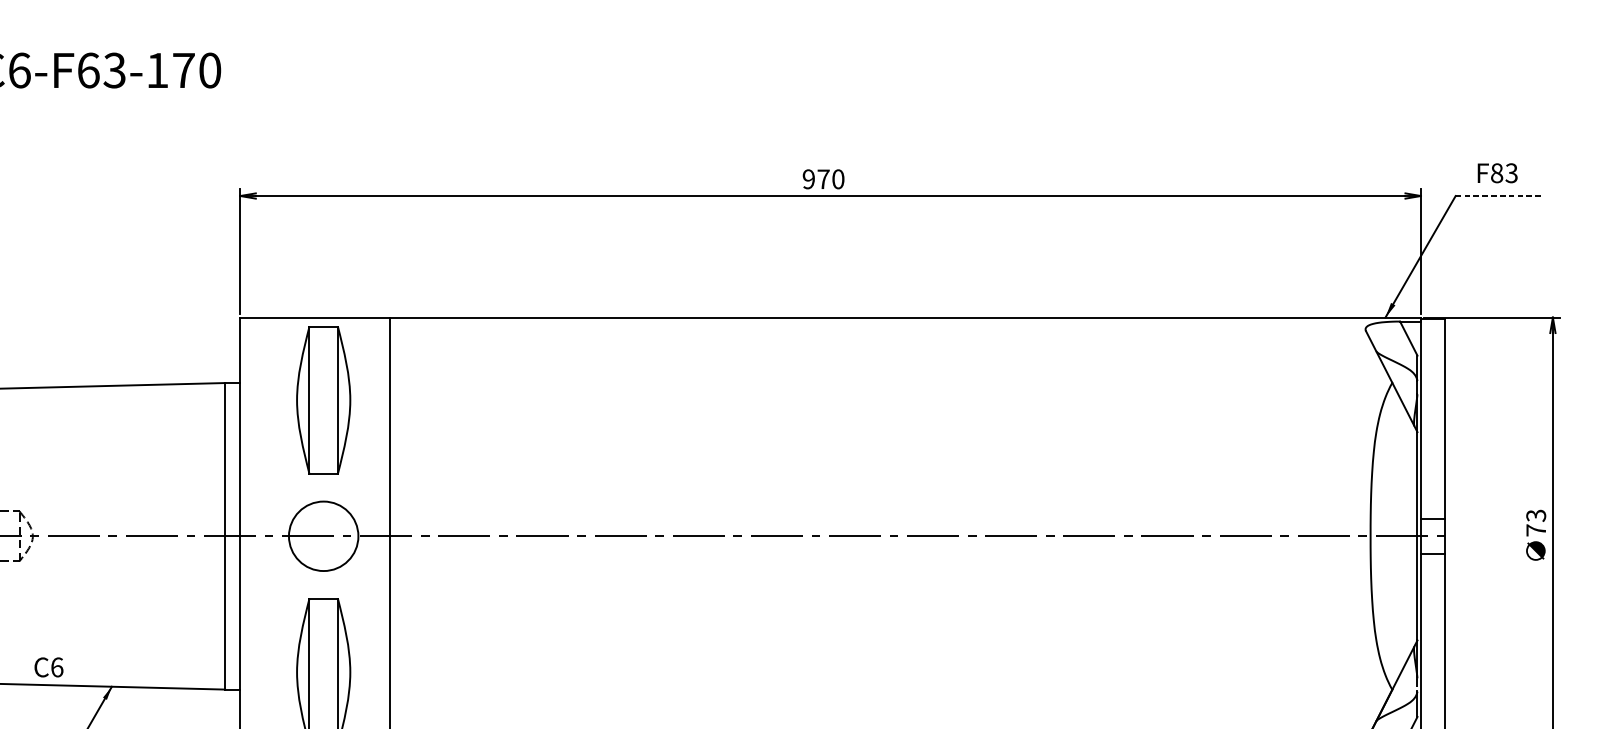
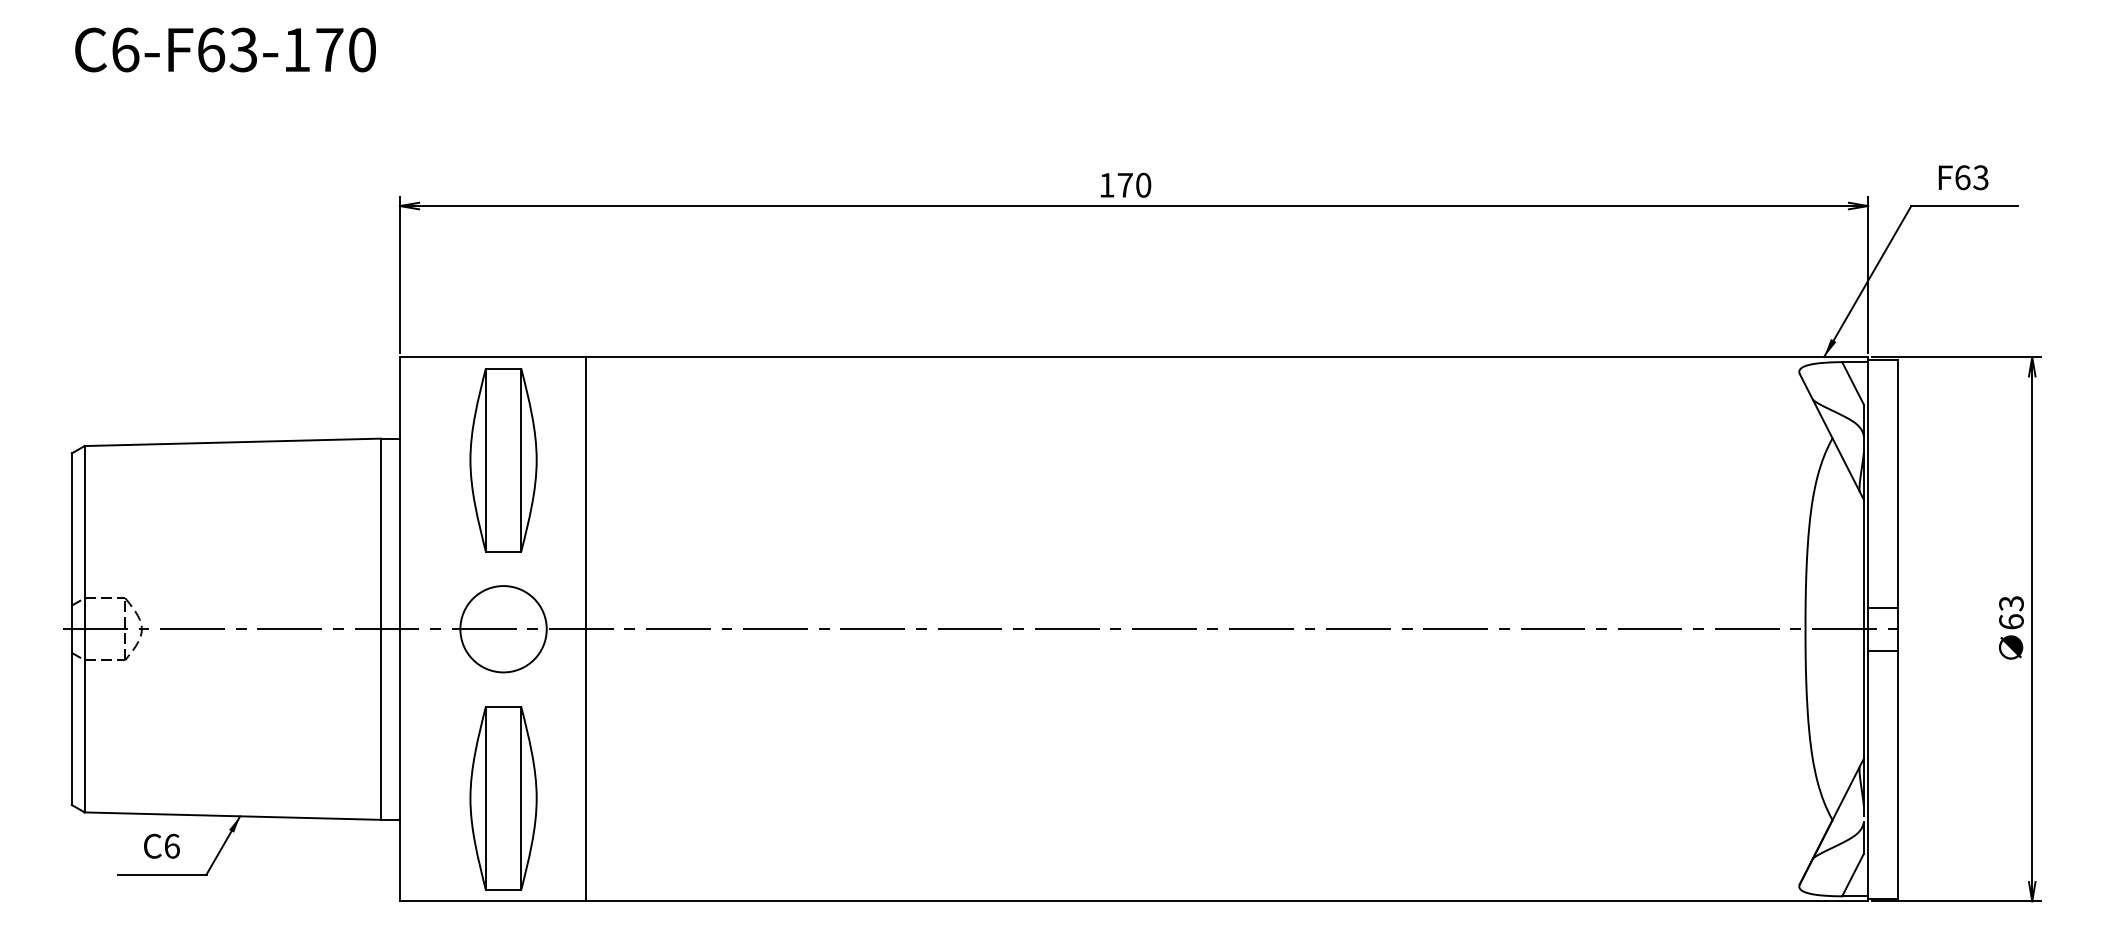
text: (1496, 173) -> (1962, 177), F83 -> F63
text: (808, 178) -> (1106, 184), 970 -> 170
line: (1498, 196) -> (1964, 206), dashed -> solid
text: (1536, 530) -> (2011, 621), 73 -> 63
text: (48, 666) -> (161, 845), moved

